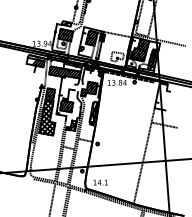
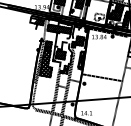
line: (121, 135) -> (102, 77), added

